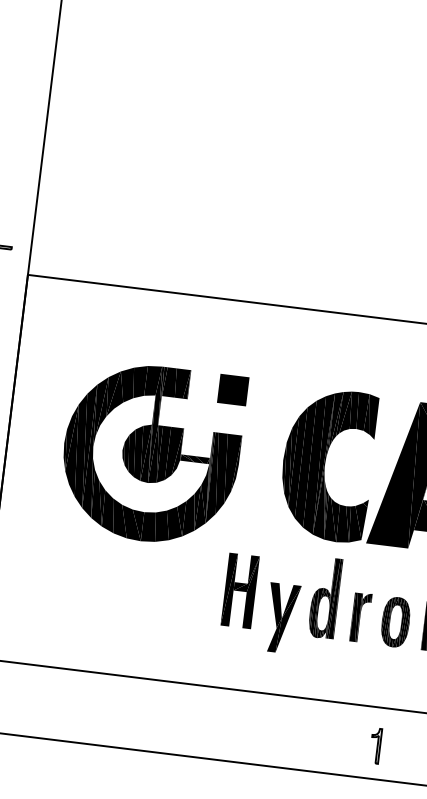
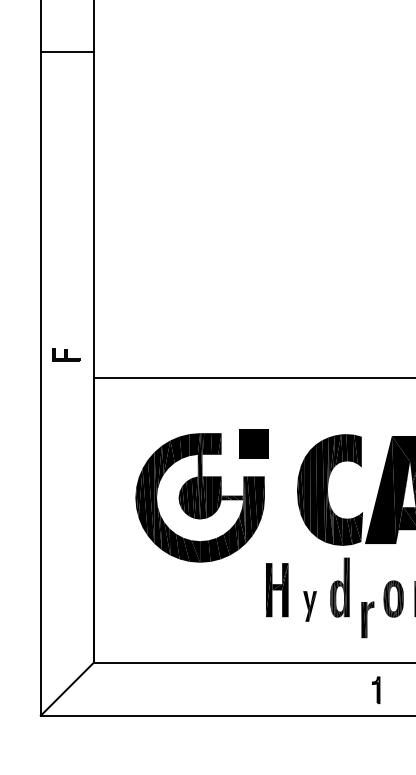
part: (232, 389) -> (253, 443), size x1.4
part: (360, 617) -> (367, 619), moved
part: (280, 618) -> (309, 606), size x0.6
part: (376, 744) -> (376, 689), moved

